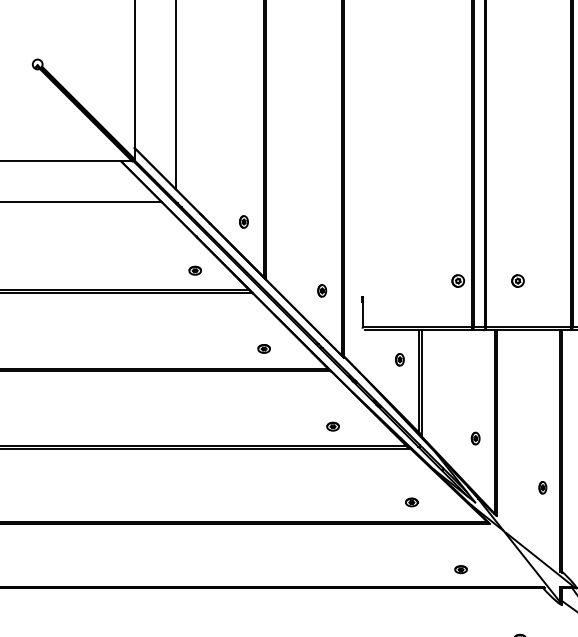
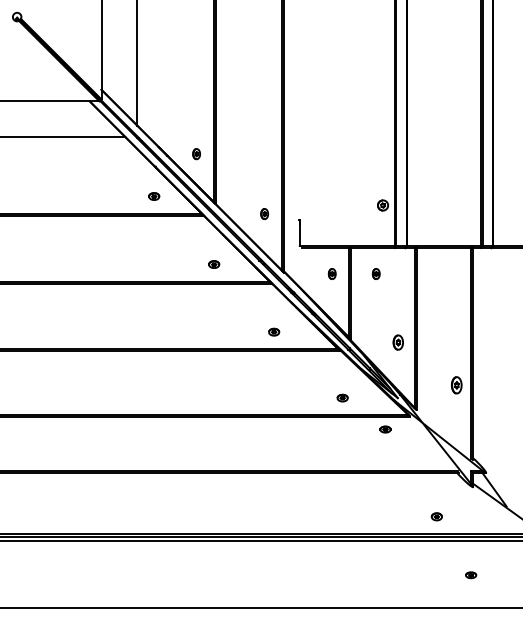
part: (518, 281) -> (435, 205), removed
part: (449, 359) -> (375, 273), added
part: (474, 438) -> (397, 342), size x1.4
part: (542, 487) -> (456, 385), size x1.6
part: (461, 569) -> (385, 429), moved

